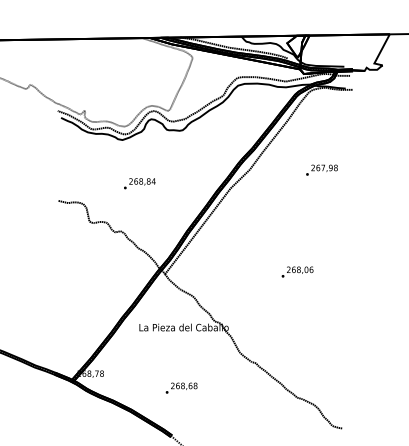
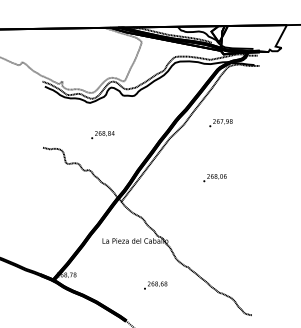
text: (321, 170) -> (220, 123), moved
text: (296, 272) -> (214, 178), moved
text: (181, 388) -> (155, 285), moved

